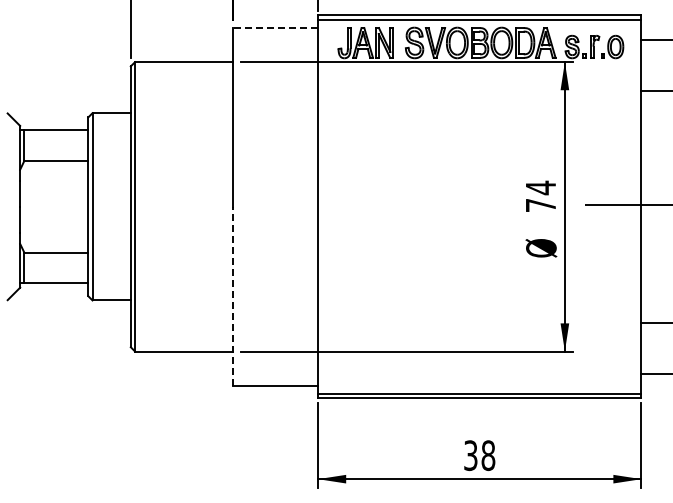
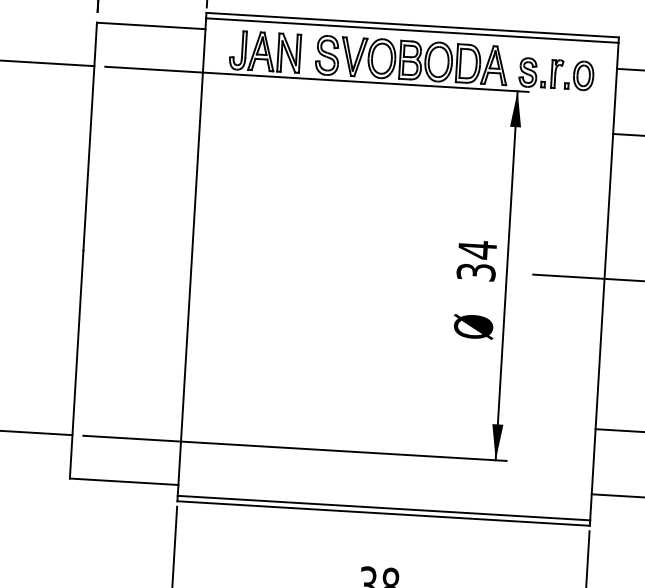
line: (275, 28) -> (151, 26), dashed -> solid
text: (540, 205) -> (475, 272), 74 -> 34
line: (232, 295) -> (76, 363), dashed -> solid

